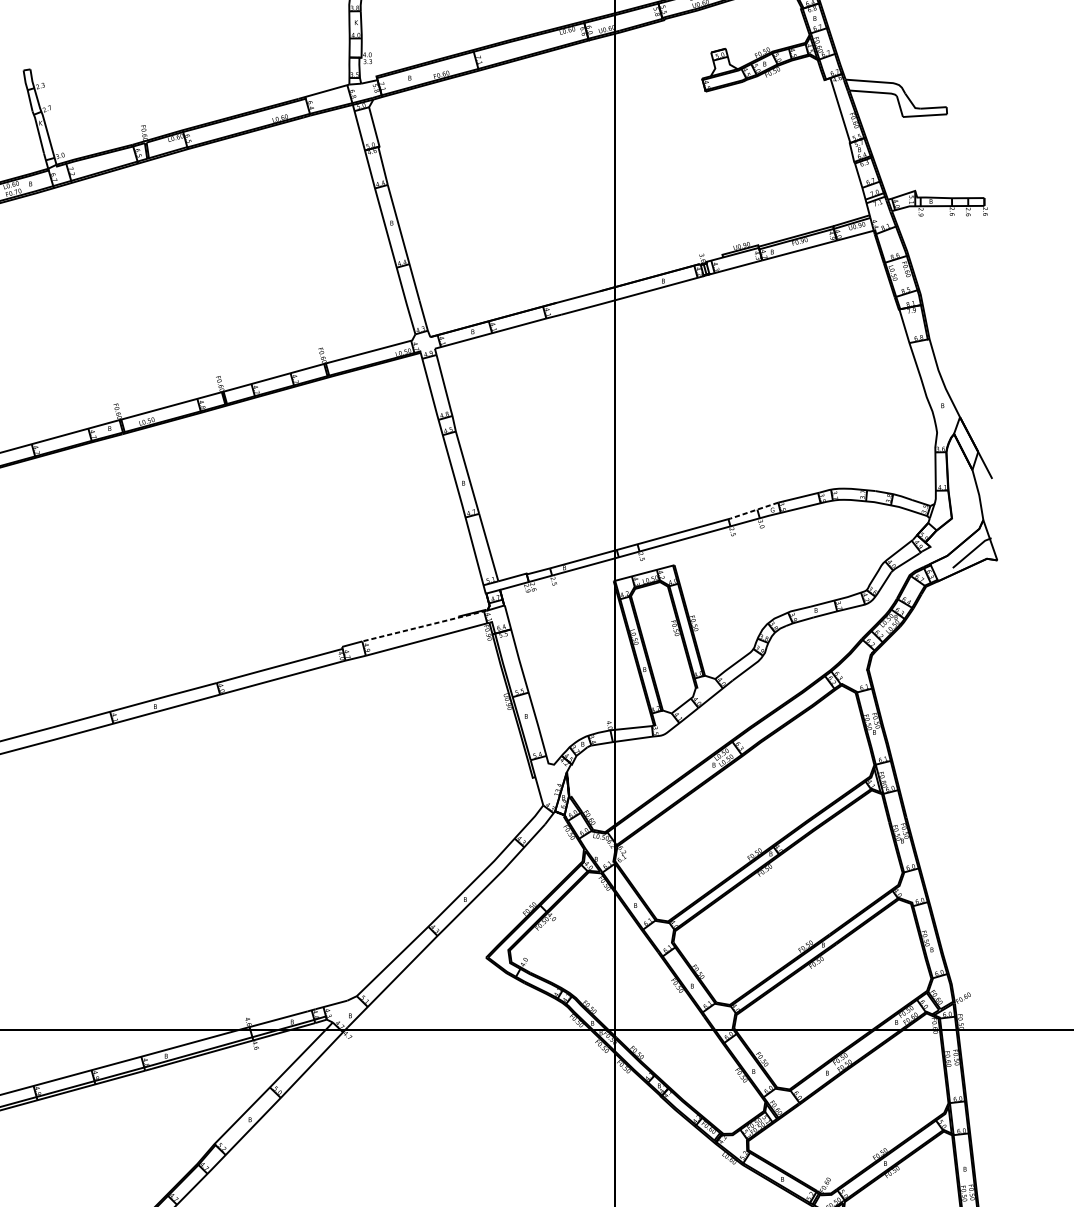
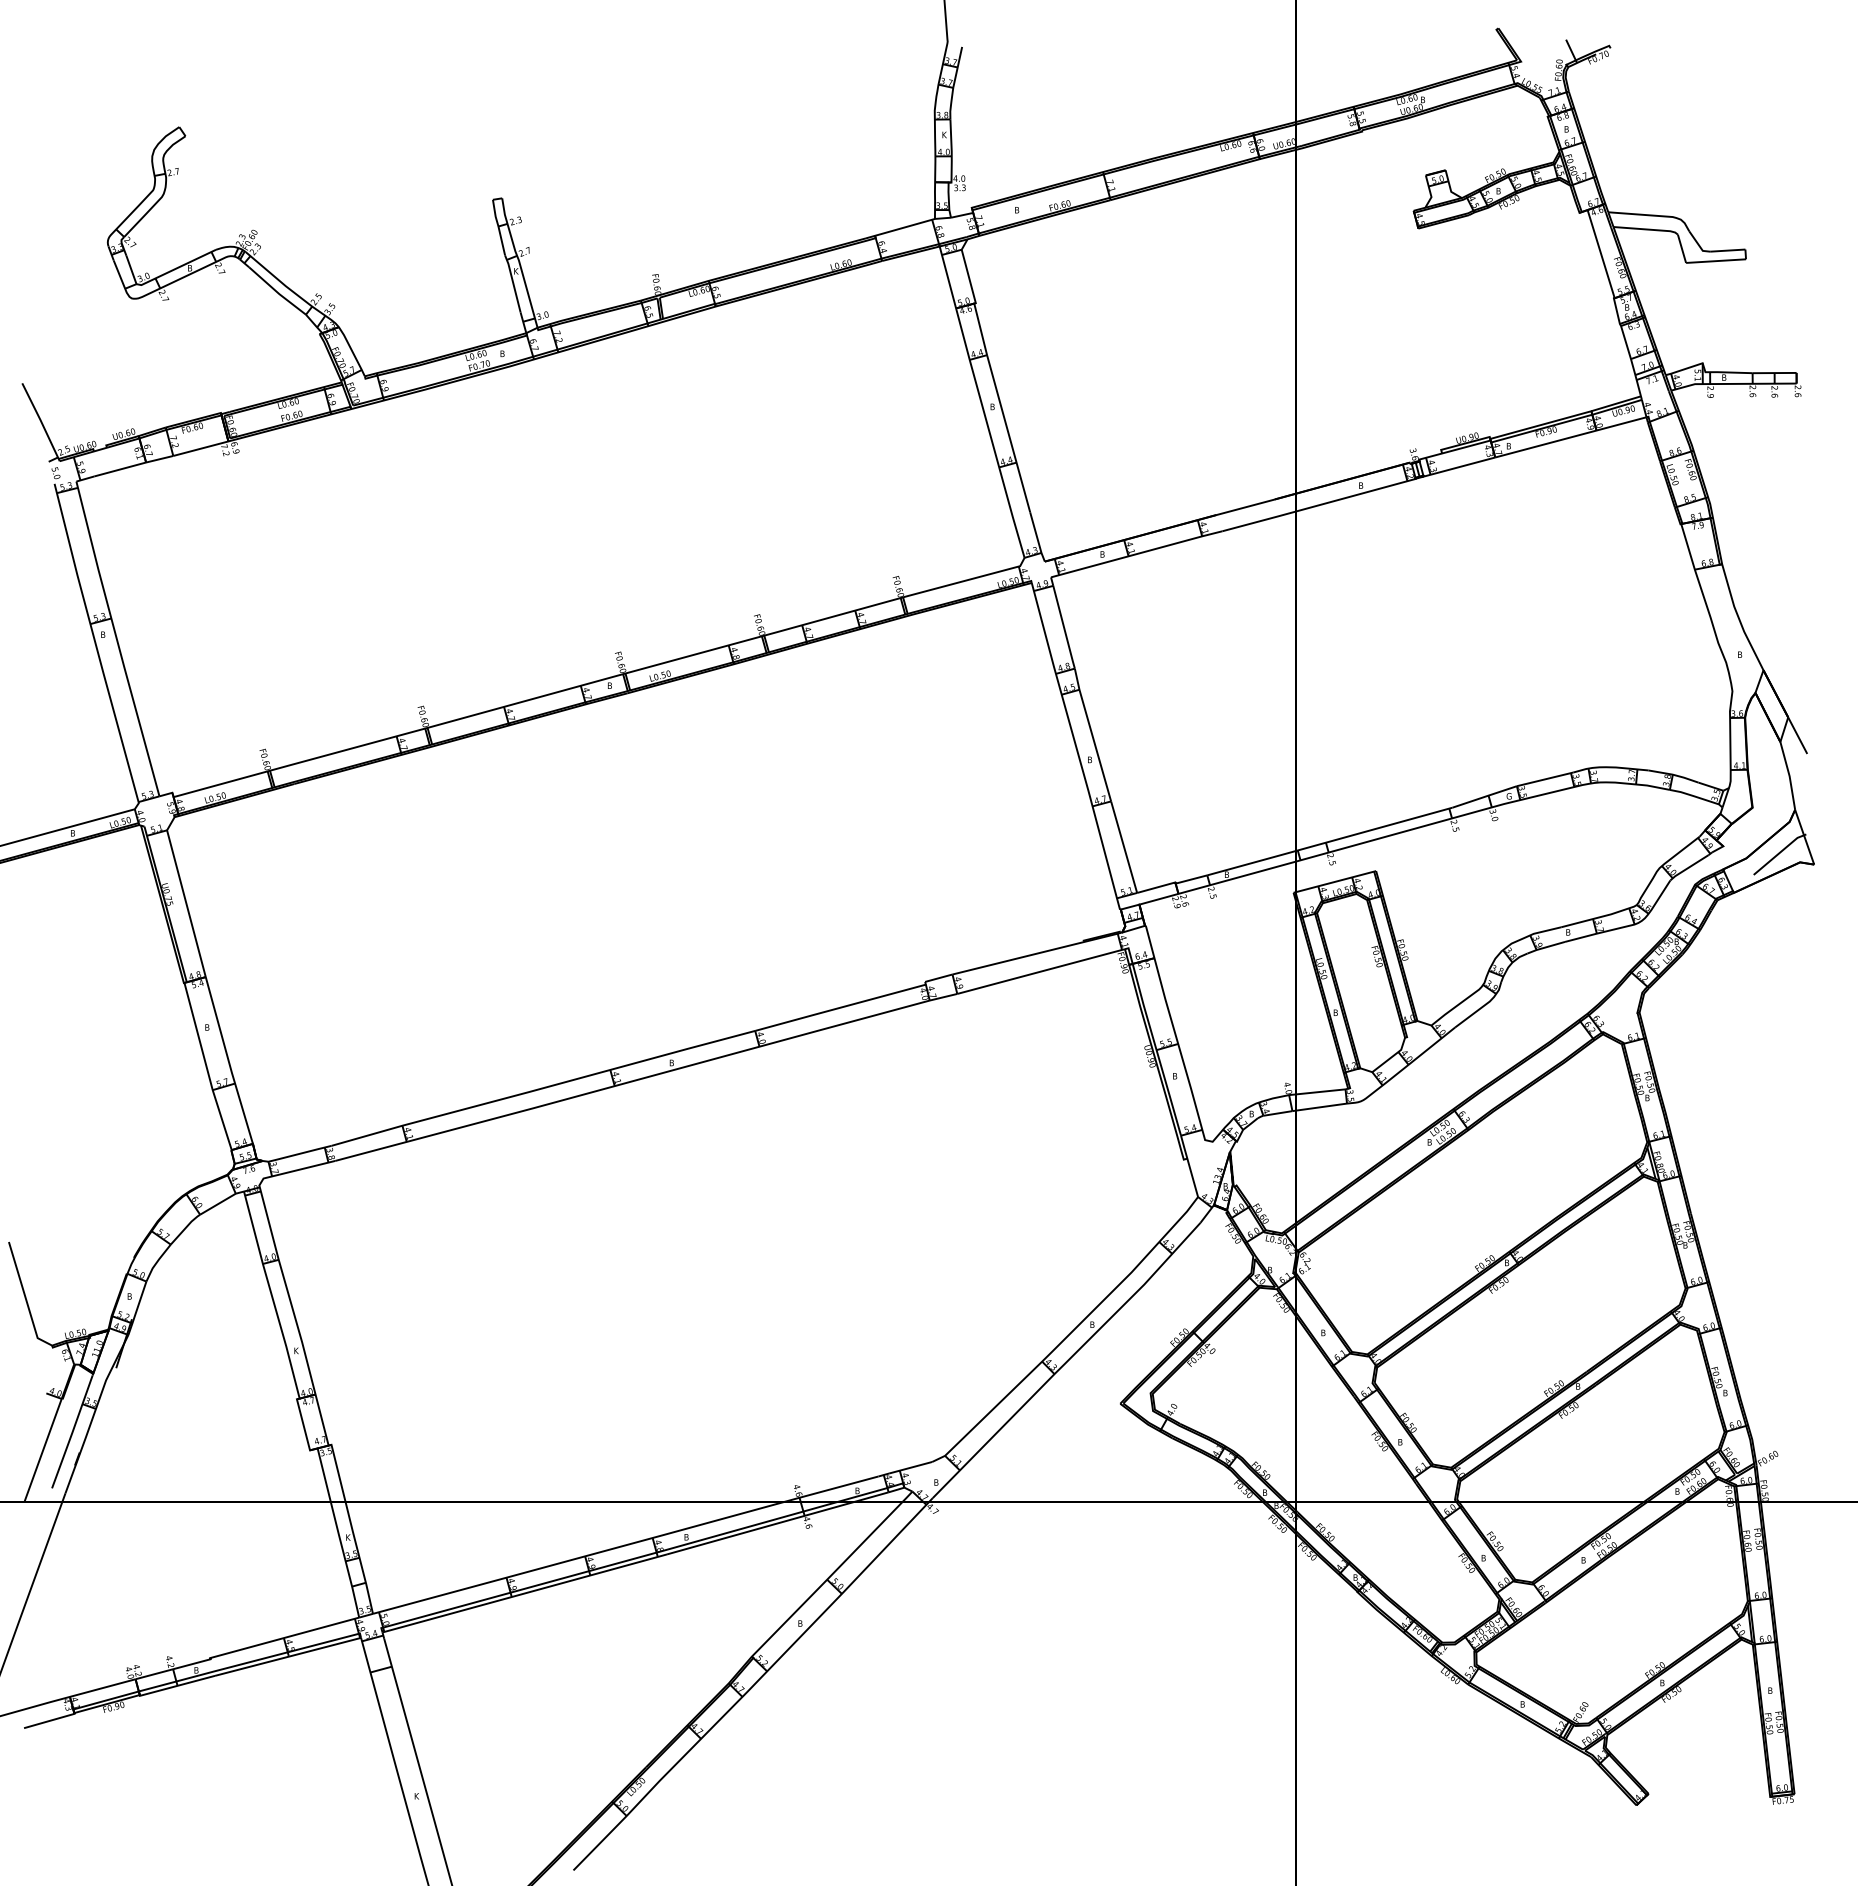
line: (754, 510) -> (1484, 796), dashed -> solid
line: (424, 625) -> (1036, 953), dashed -> solid

